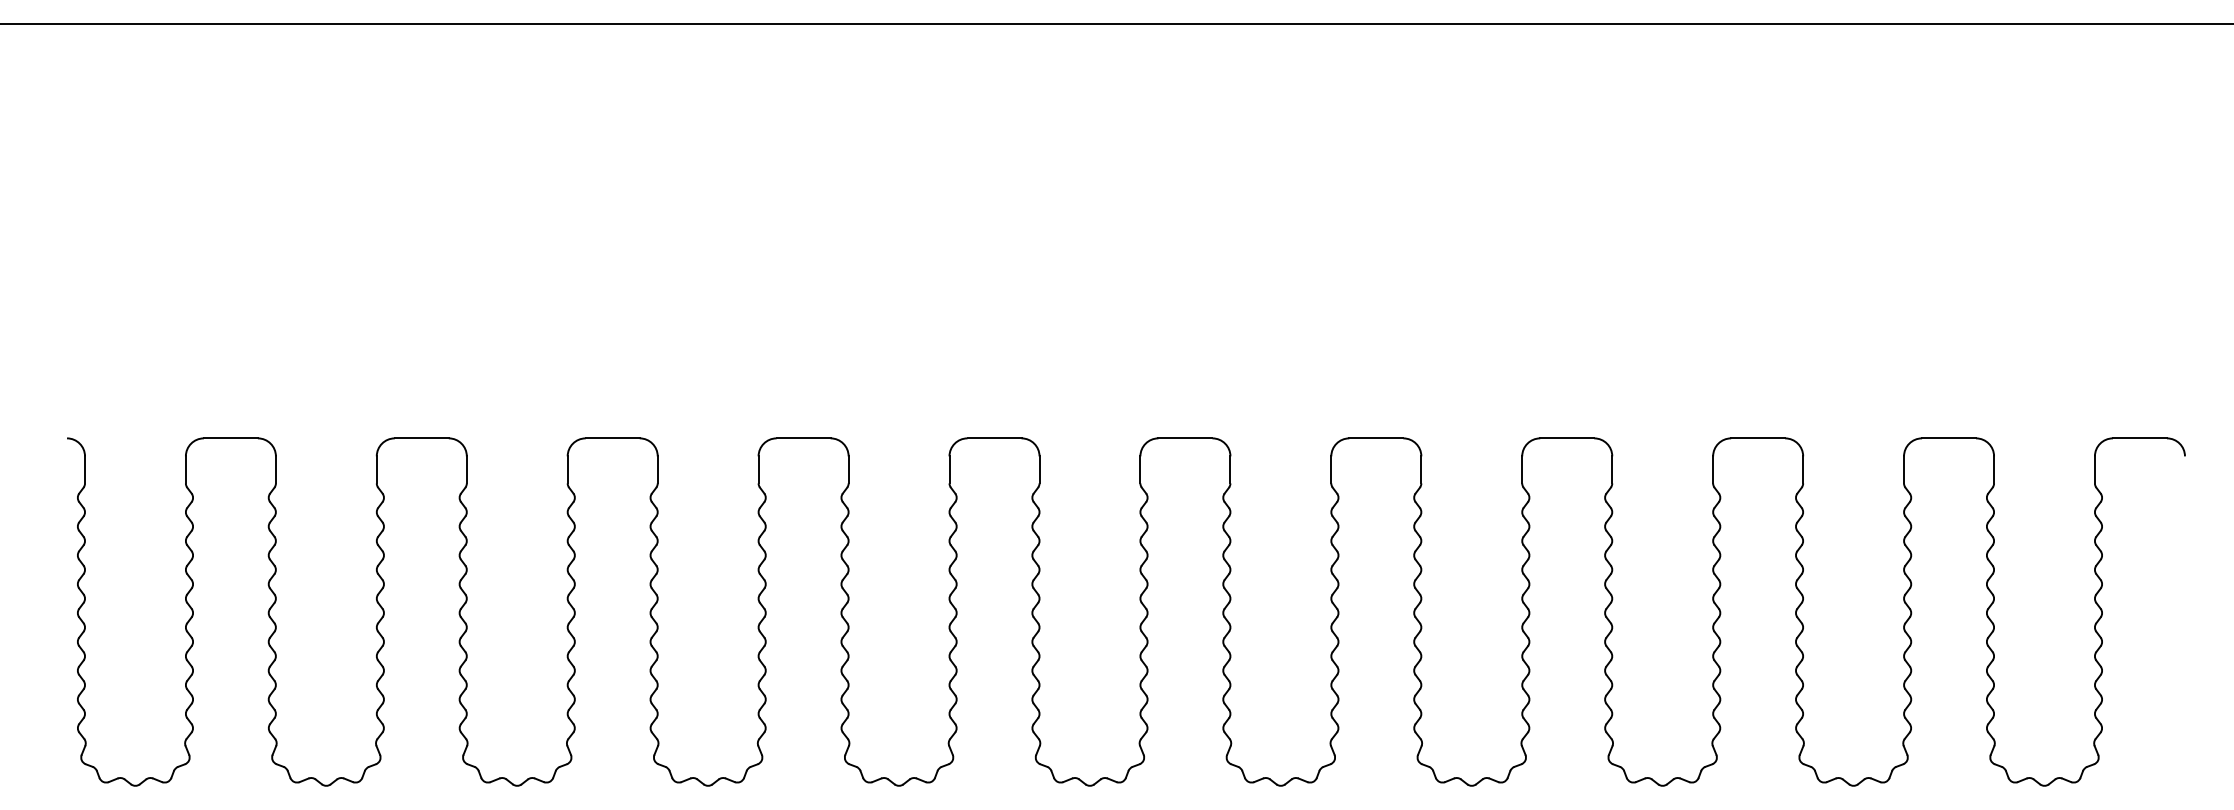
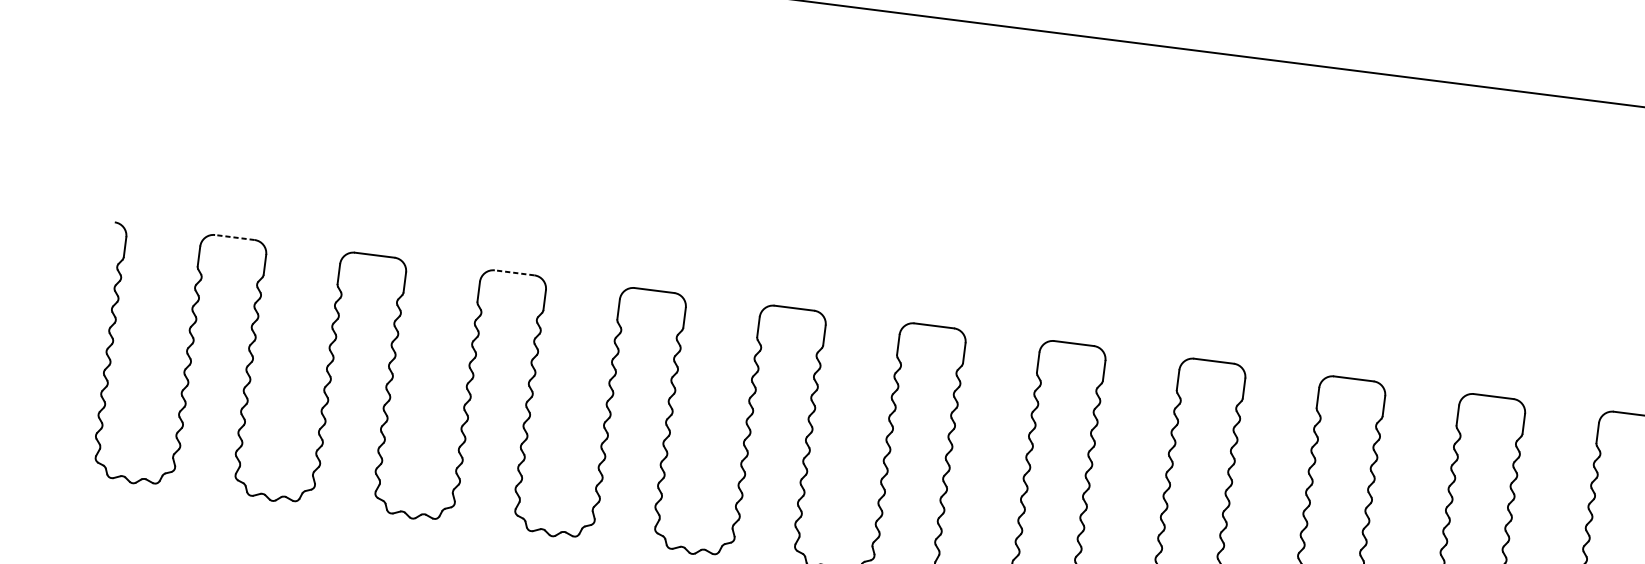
line: (230, 438) -> (234, 237), solid -> dashed
line: (612, 438) -> (514, 272), solid -> dashed

